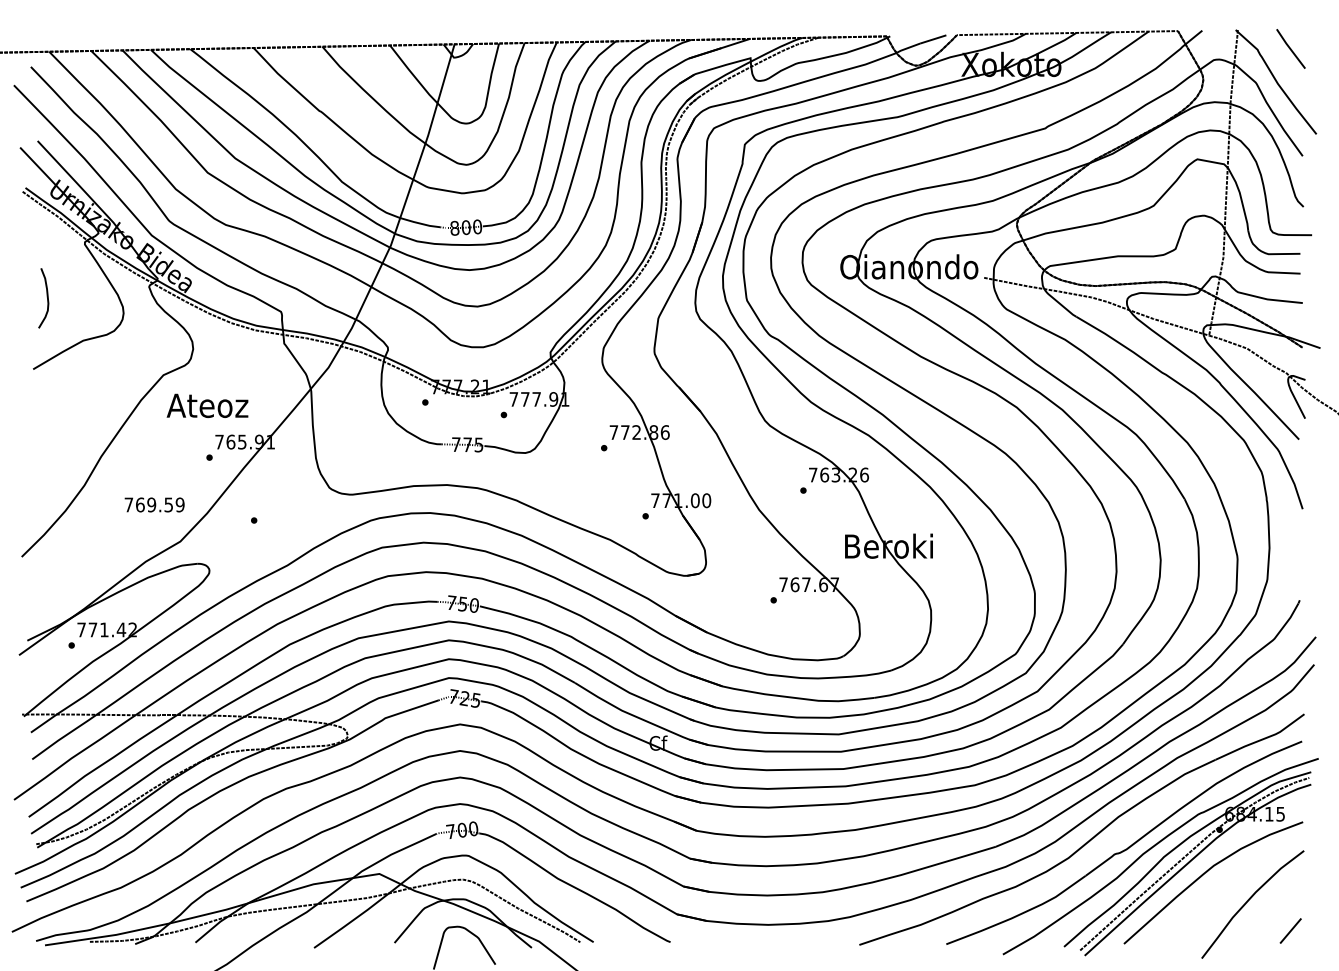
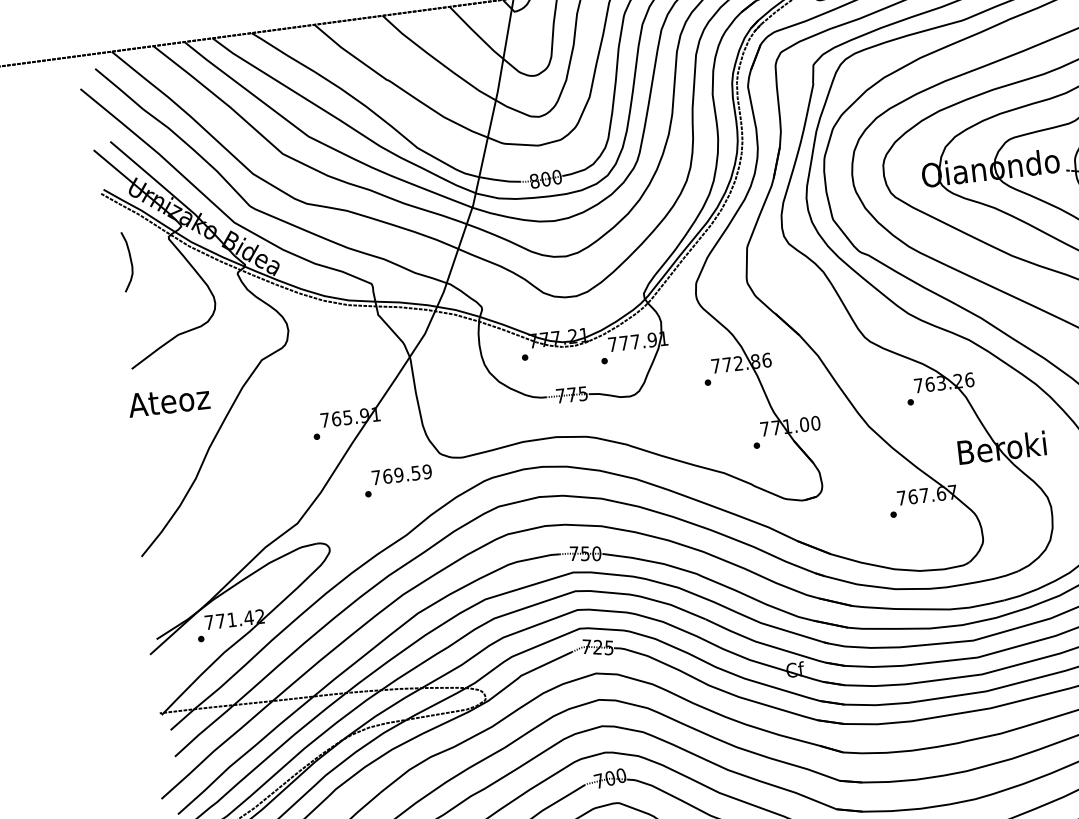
curve: (46, 296) -> (129, 259), moved
text: (207, 405) -> (168, 401), moved
text: (154, 504) -> (401, 474), moved

